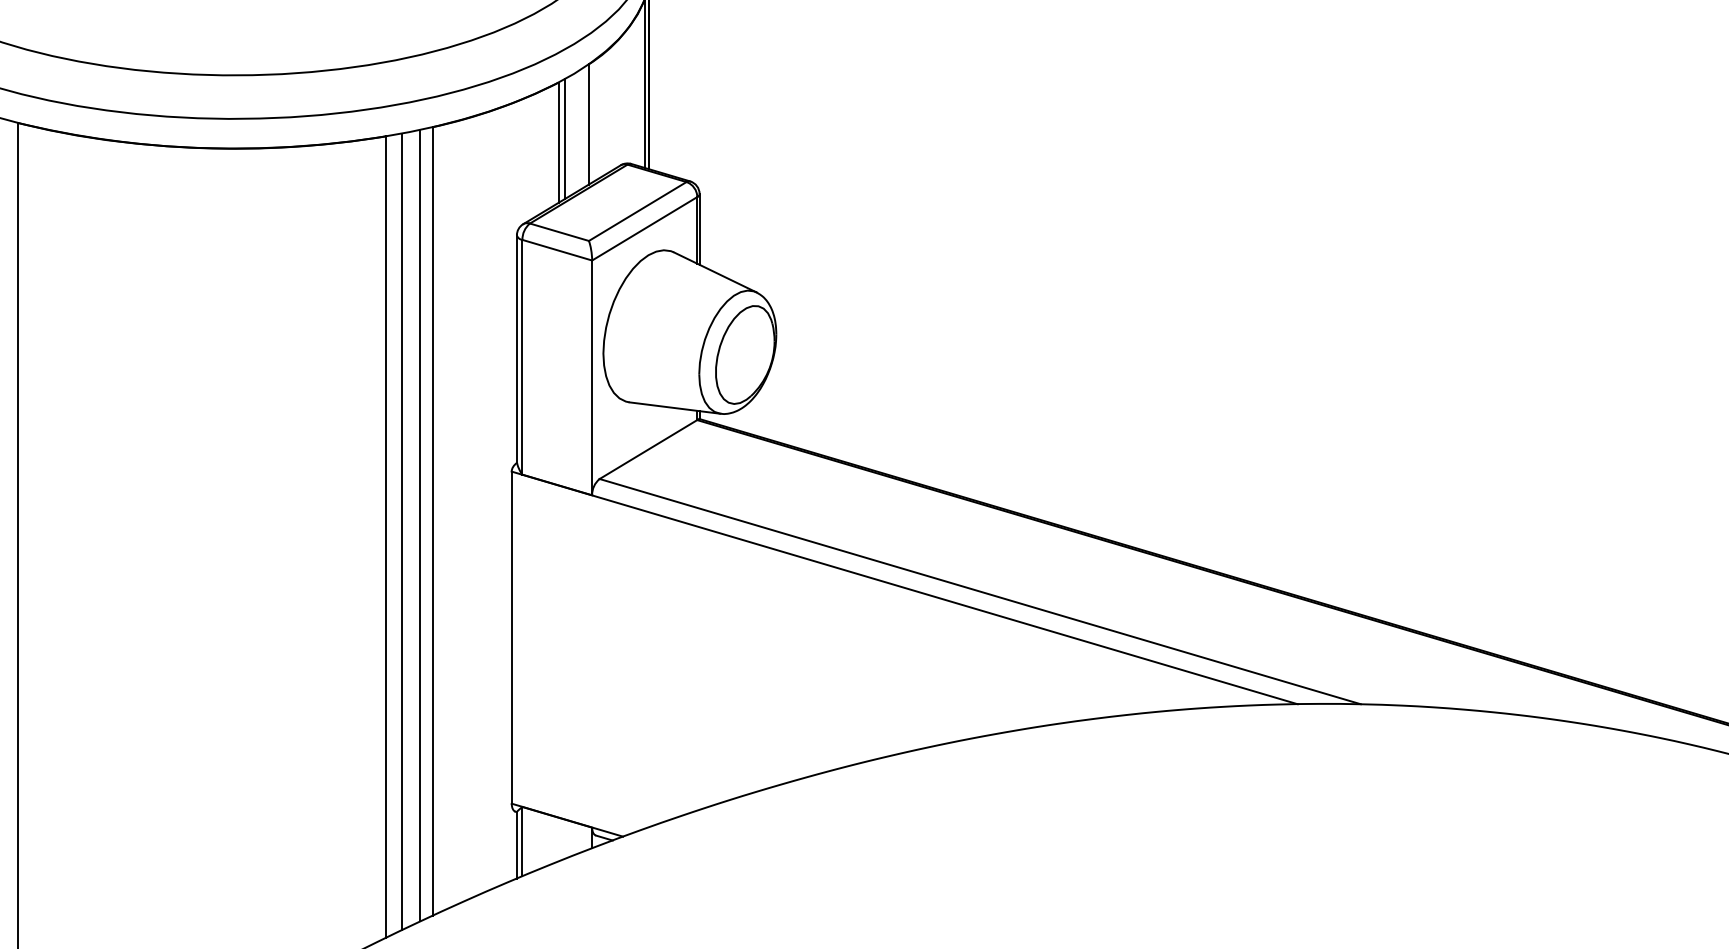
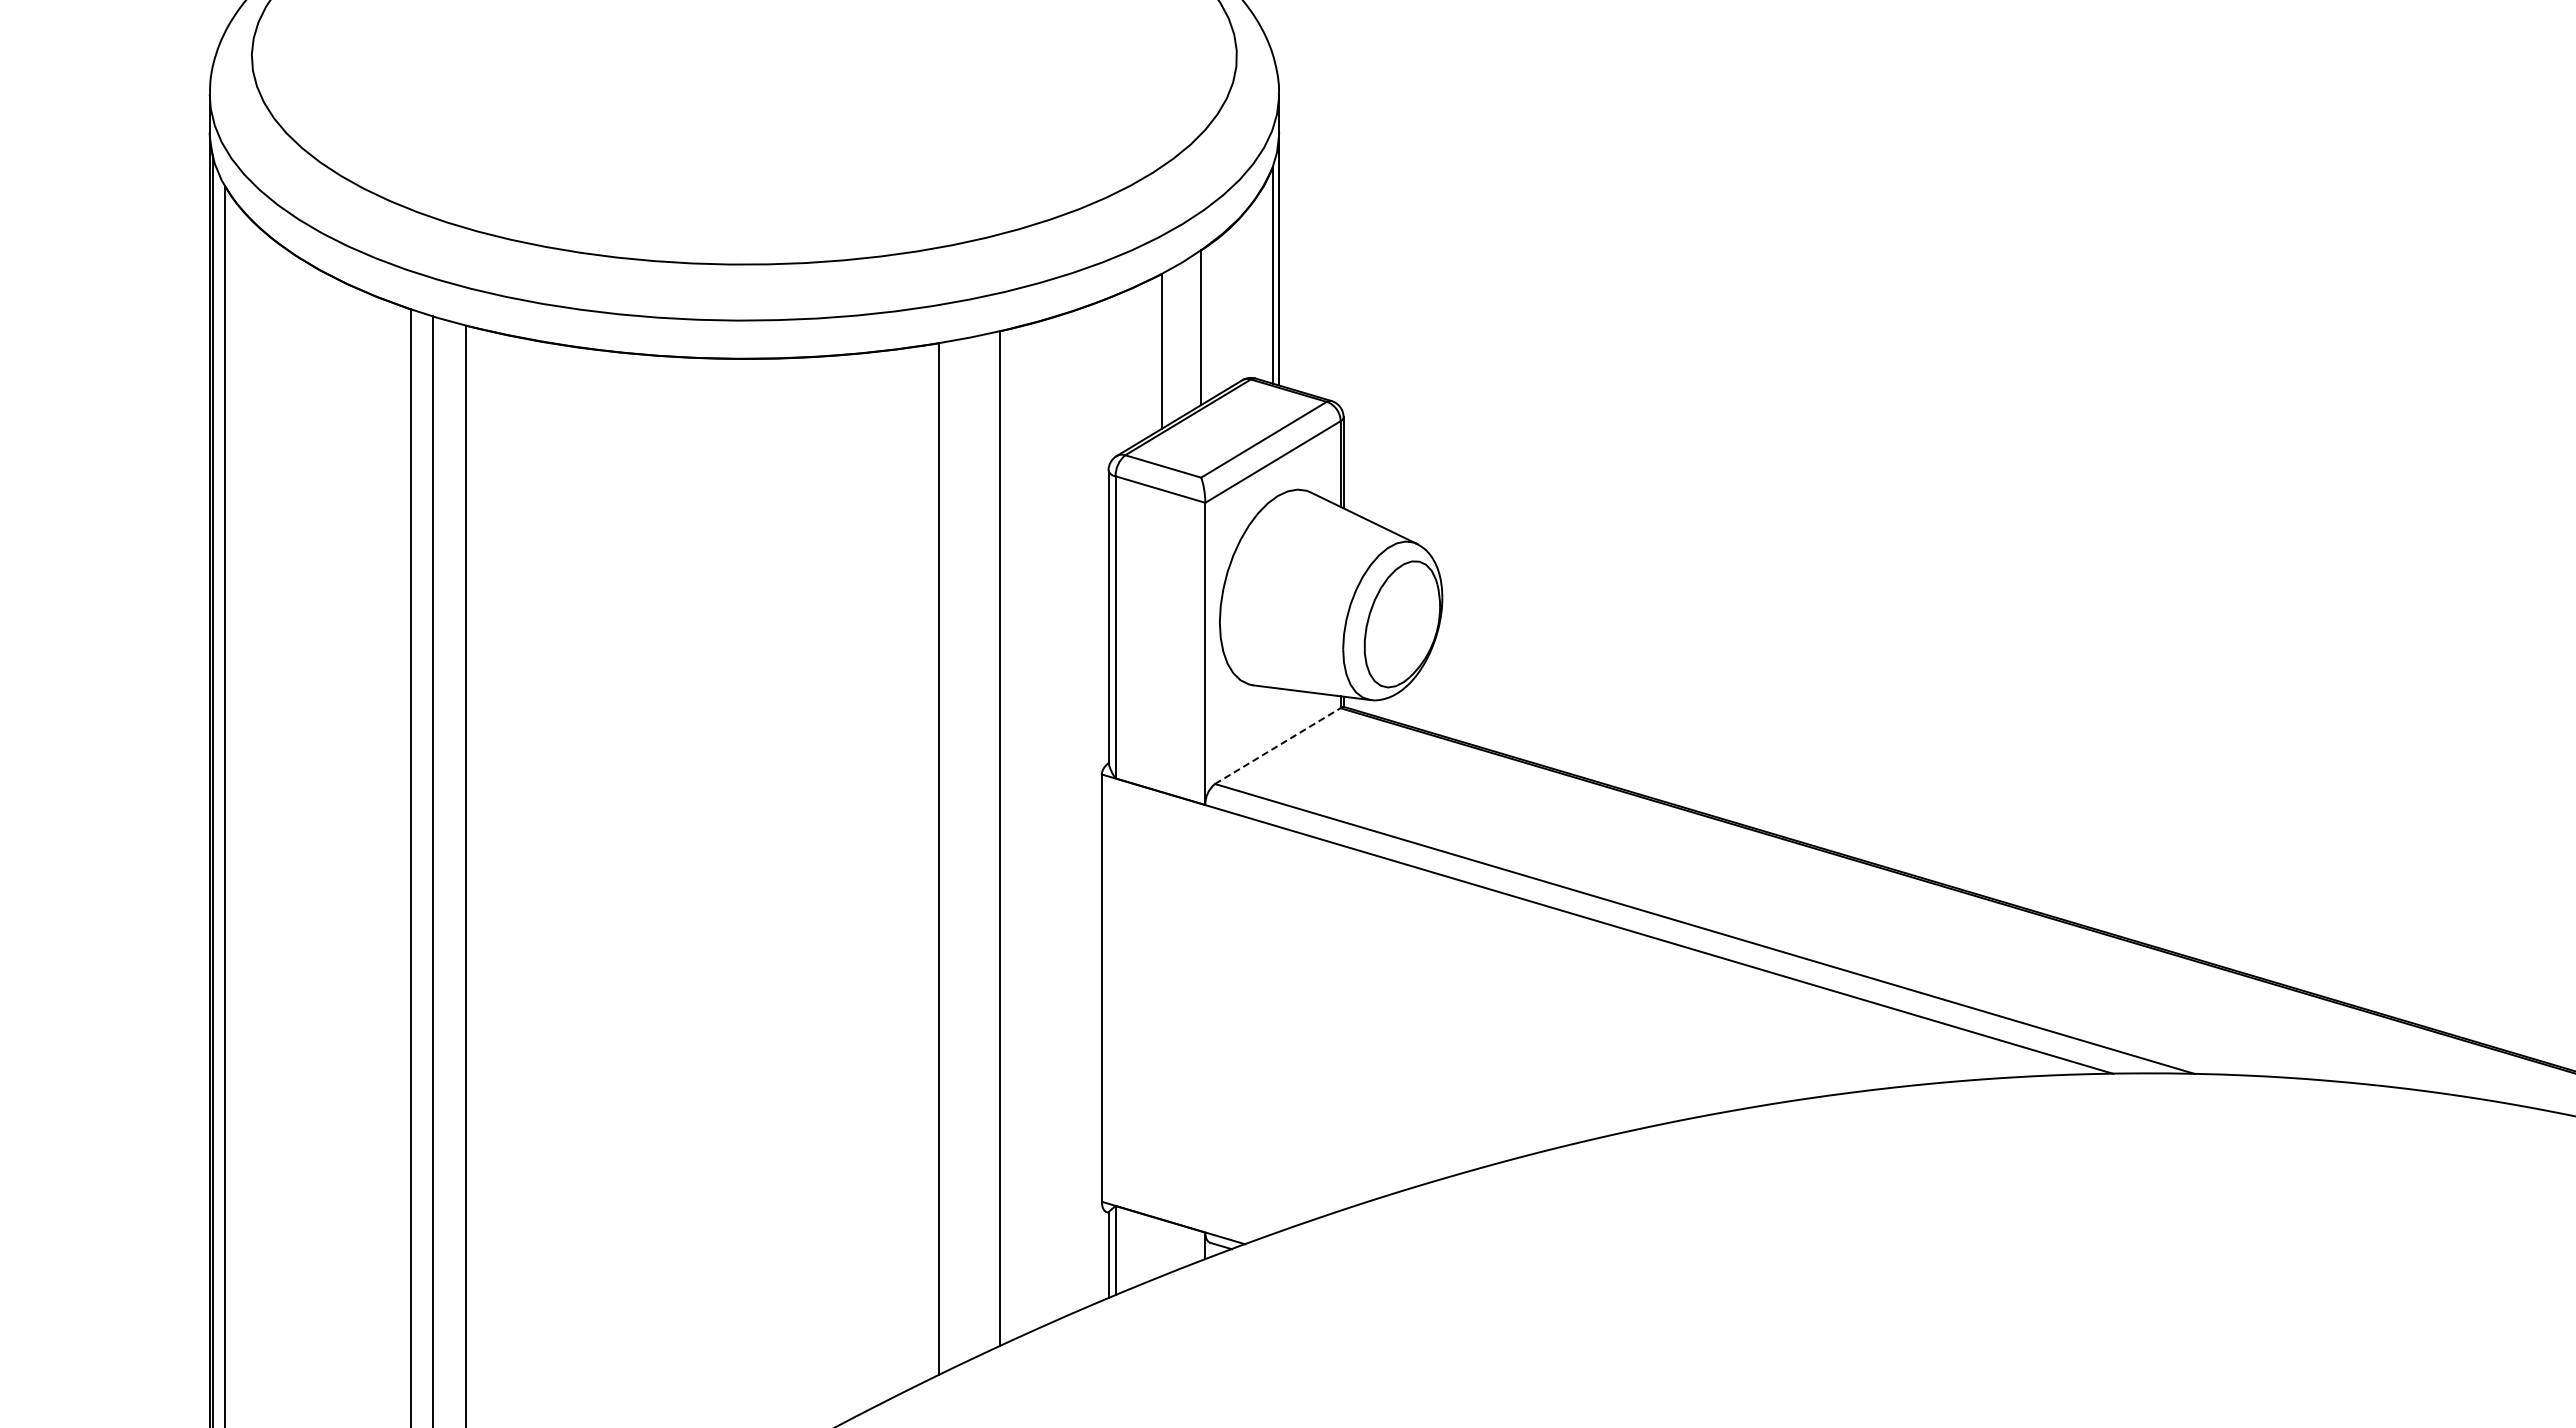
line: (564, 139) -> (1169, 346), removed
line: (649, 449) -> (1278, 745), solid -> dashed
line: (420, 525) -> (984, 843), removed
line: (401, 531) -> (960, 851), removed

